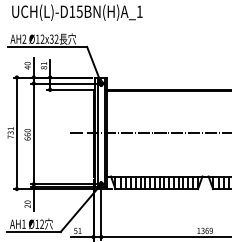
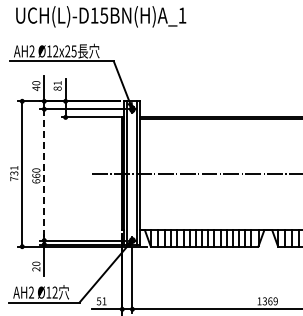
text: (53, 39) -> (70, 51), Ø12x32 -> Ø12x25
line: (33, 133) -> (44, 174), solid -> dashed
text: (23, 224) -> (31, 292), AH1 -> AH2

